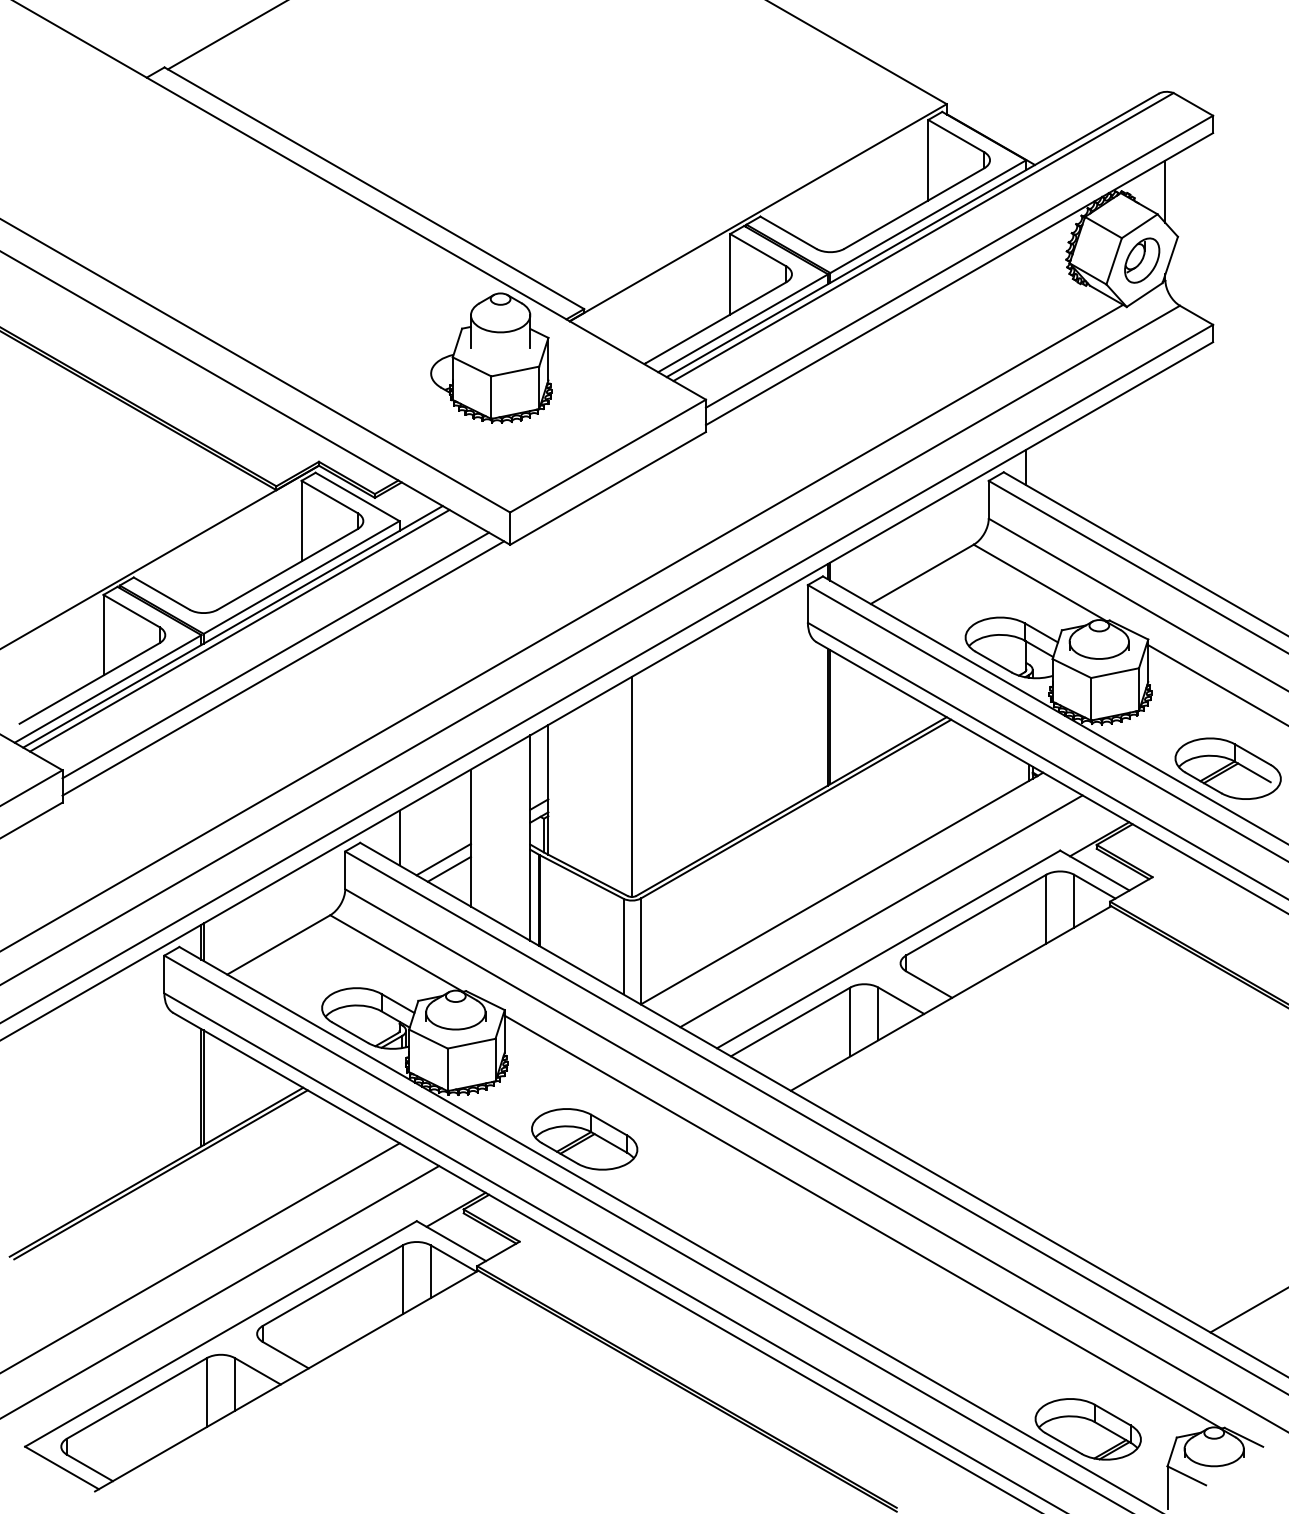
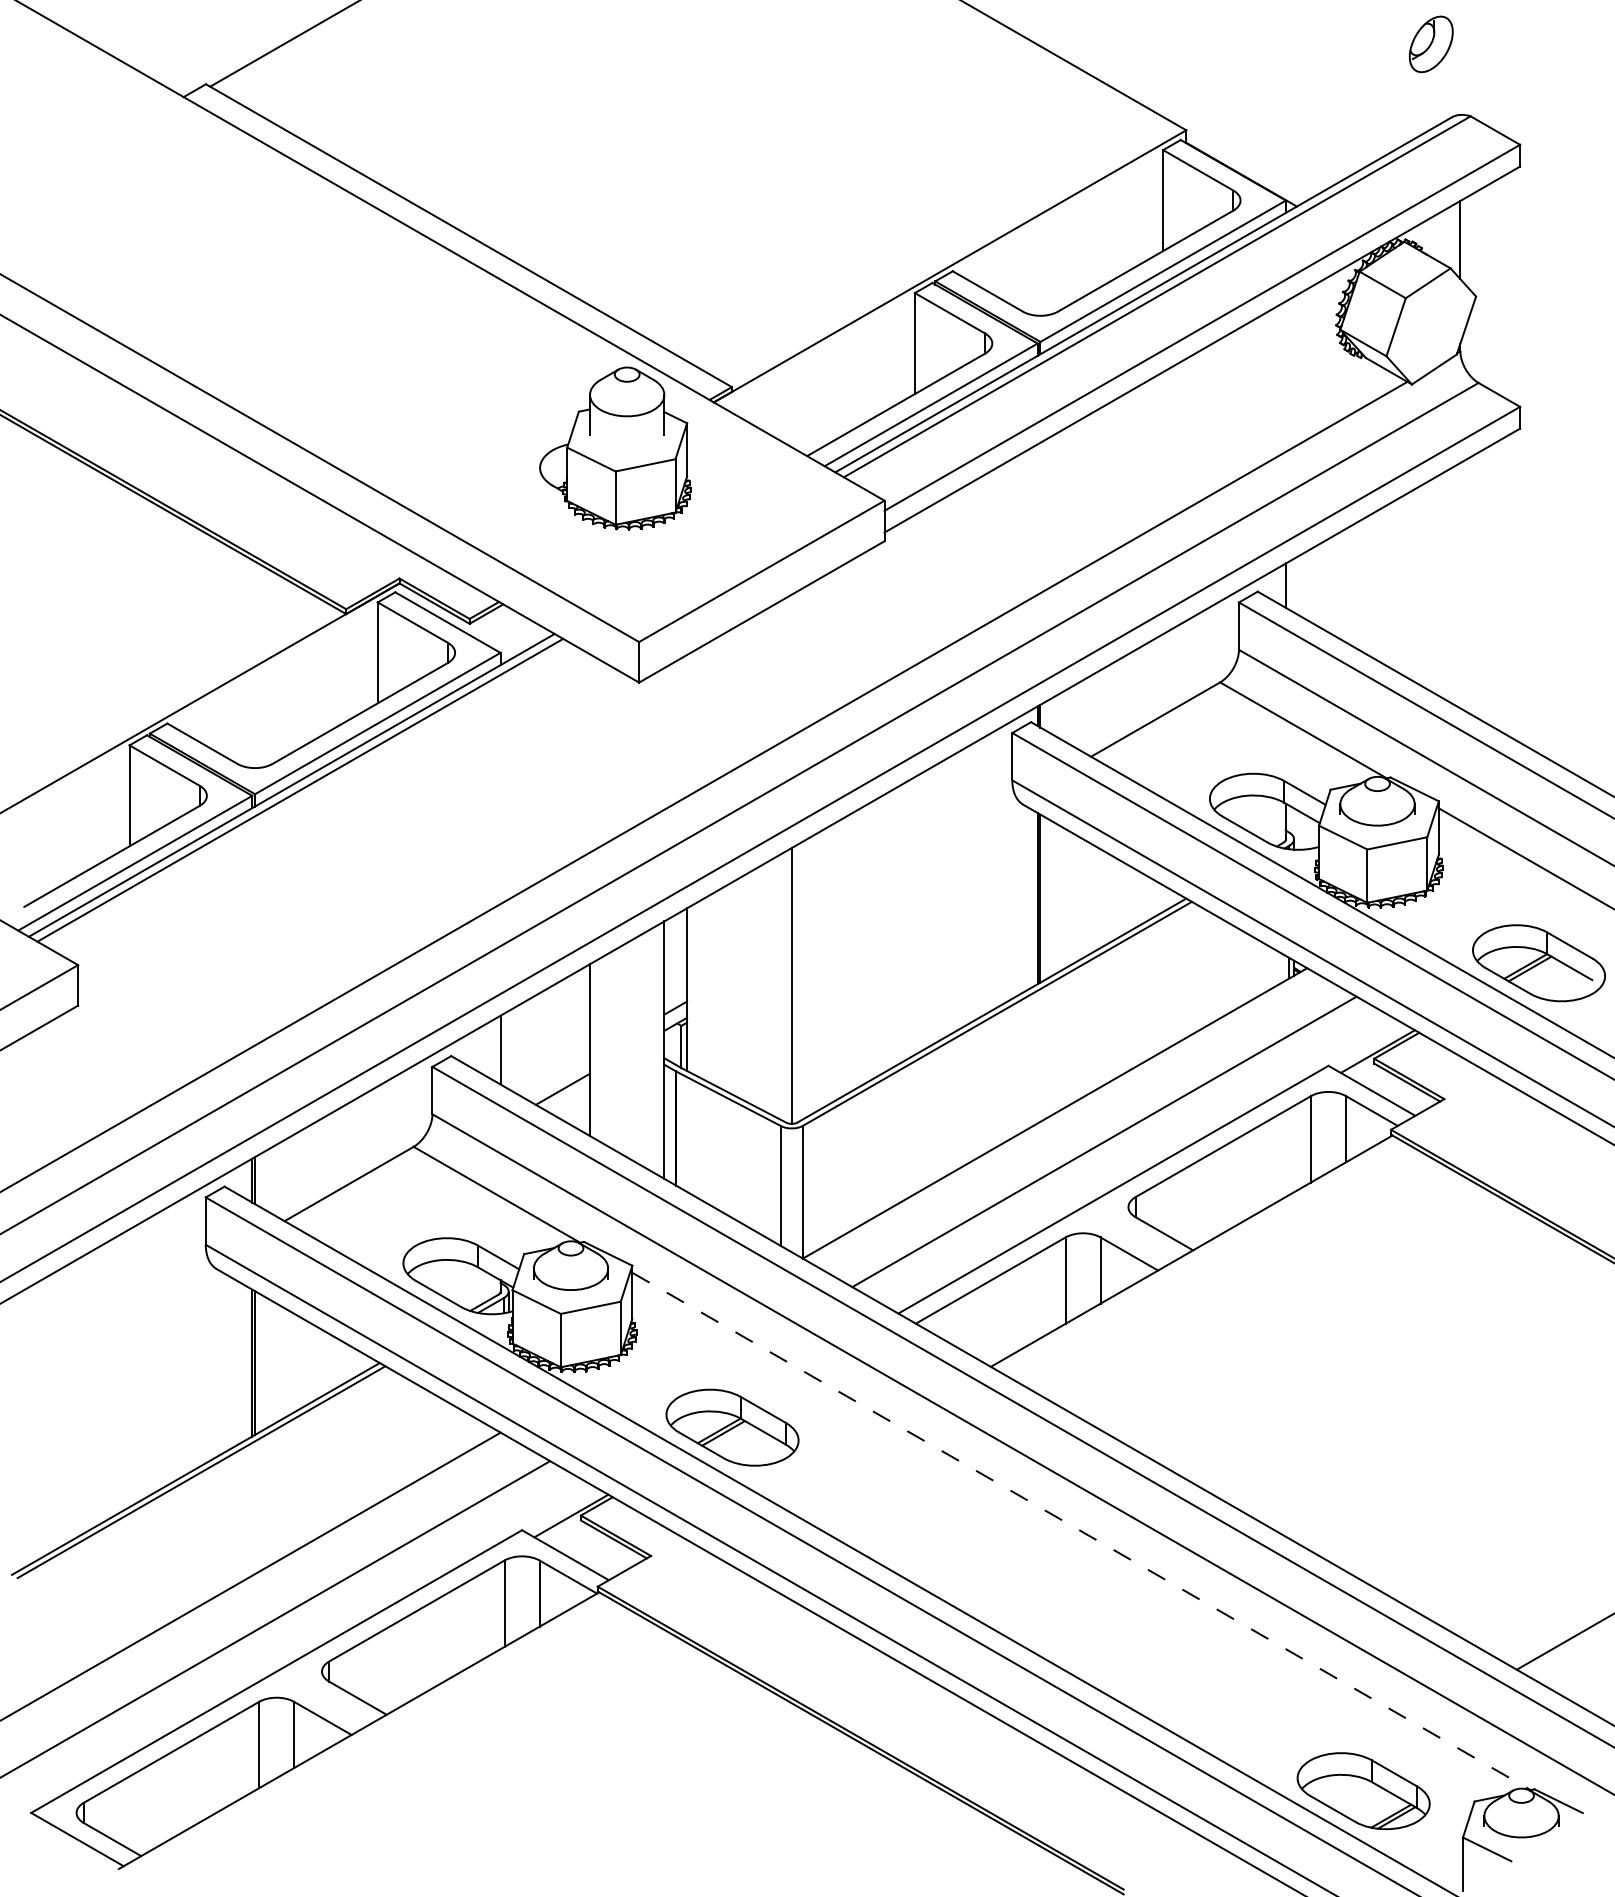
part: (1142, 260) -> (1431, 44), moved
line: (275, 655) -> (345, 821), removed
line: (283, 668) -> (355, 837), removed
line: (443, 859) -> (555, 1076), removed
line: (863, 1222) -> (1081, 1531), solid -> dashed

